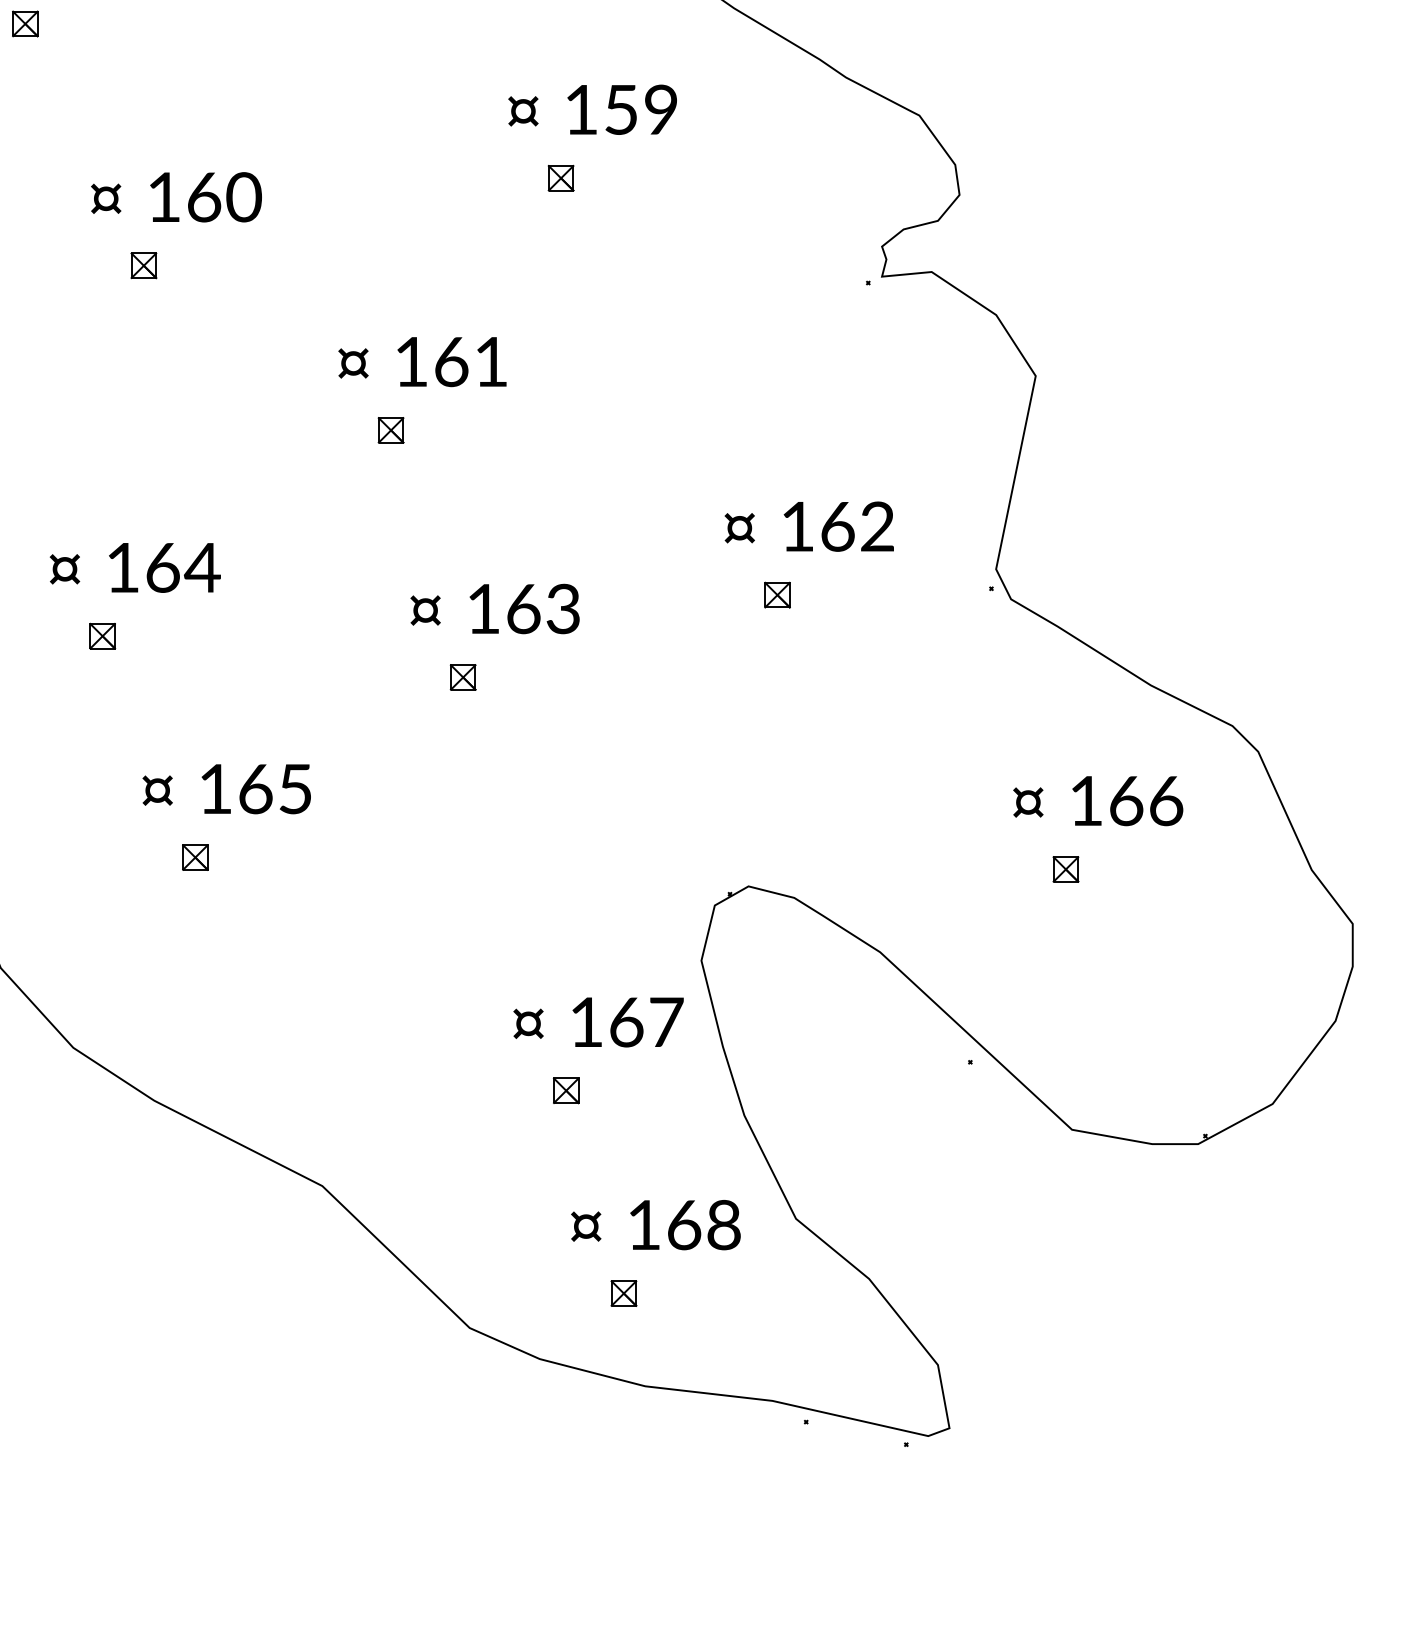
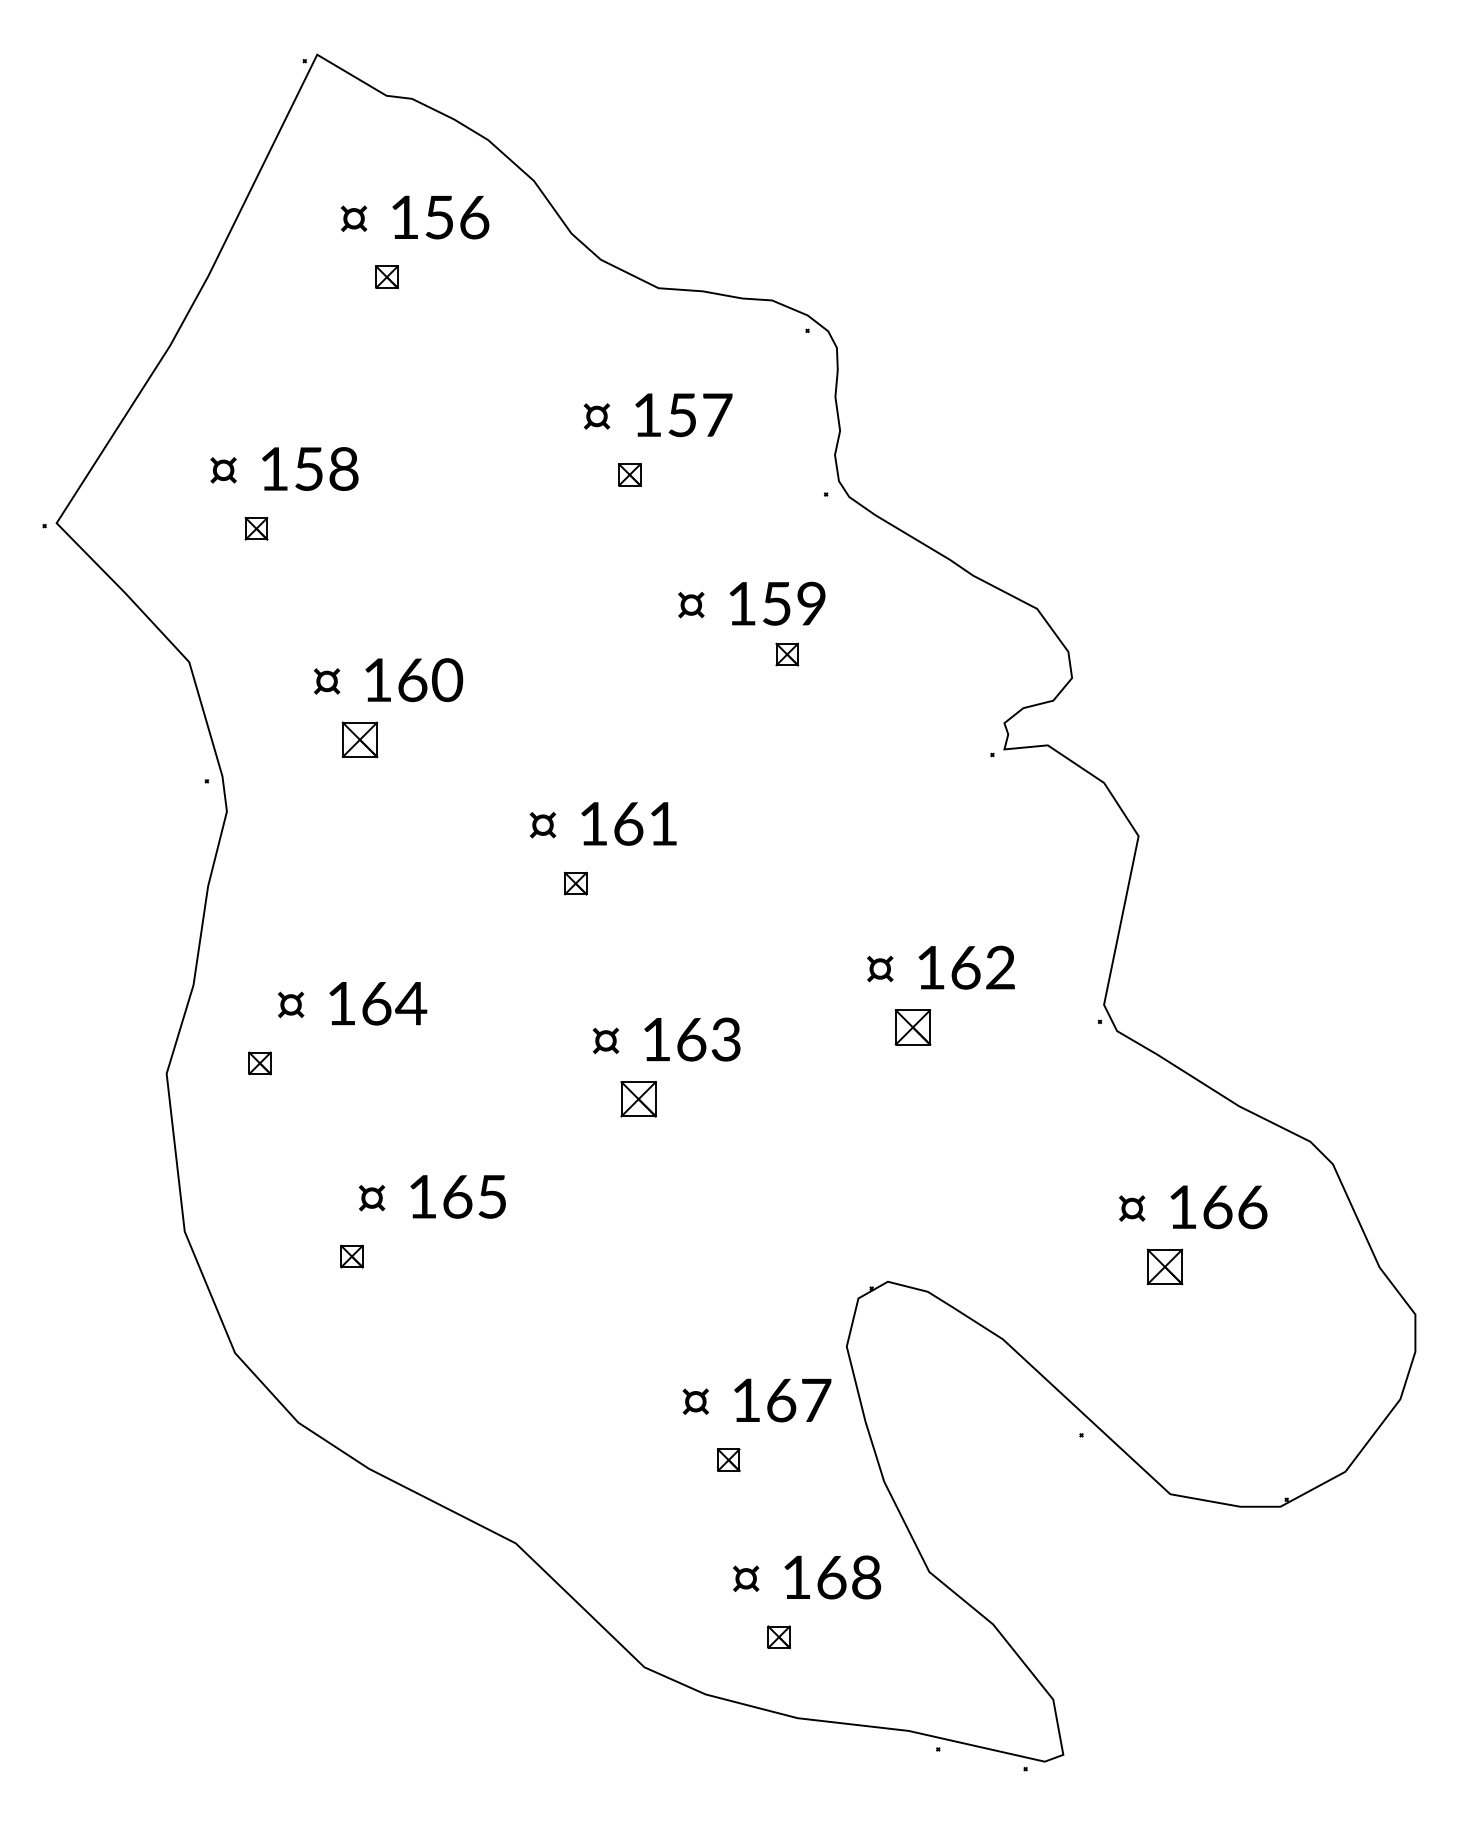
part: (561, 178) -> (787, 654), moved
part: (143, 265) -> (359, 739), size x1.6
part: (777, 595) -> (913, 1027), size x1.6
part: (102, 636) -> (259, 1063), moved
part: (462, 677) -> (638, 1099), size x1.6
part: (194, 857) -> (351, 1256), moved
part: (1065, 868) -> (1164, 1266), size x1.6

